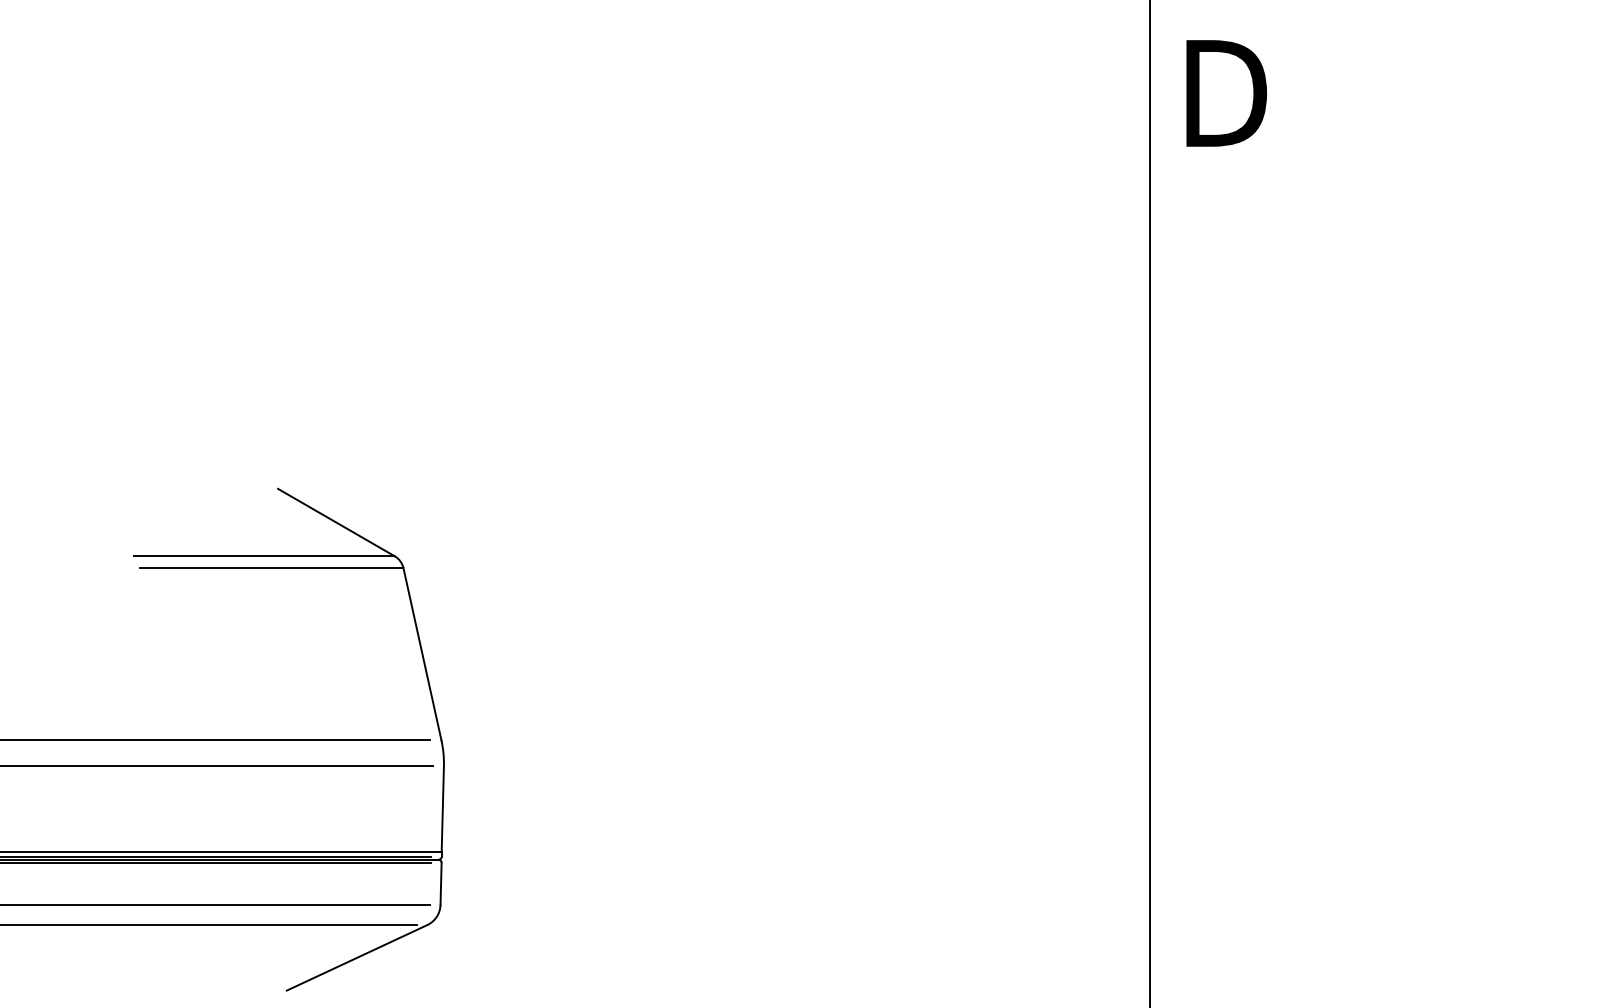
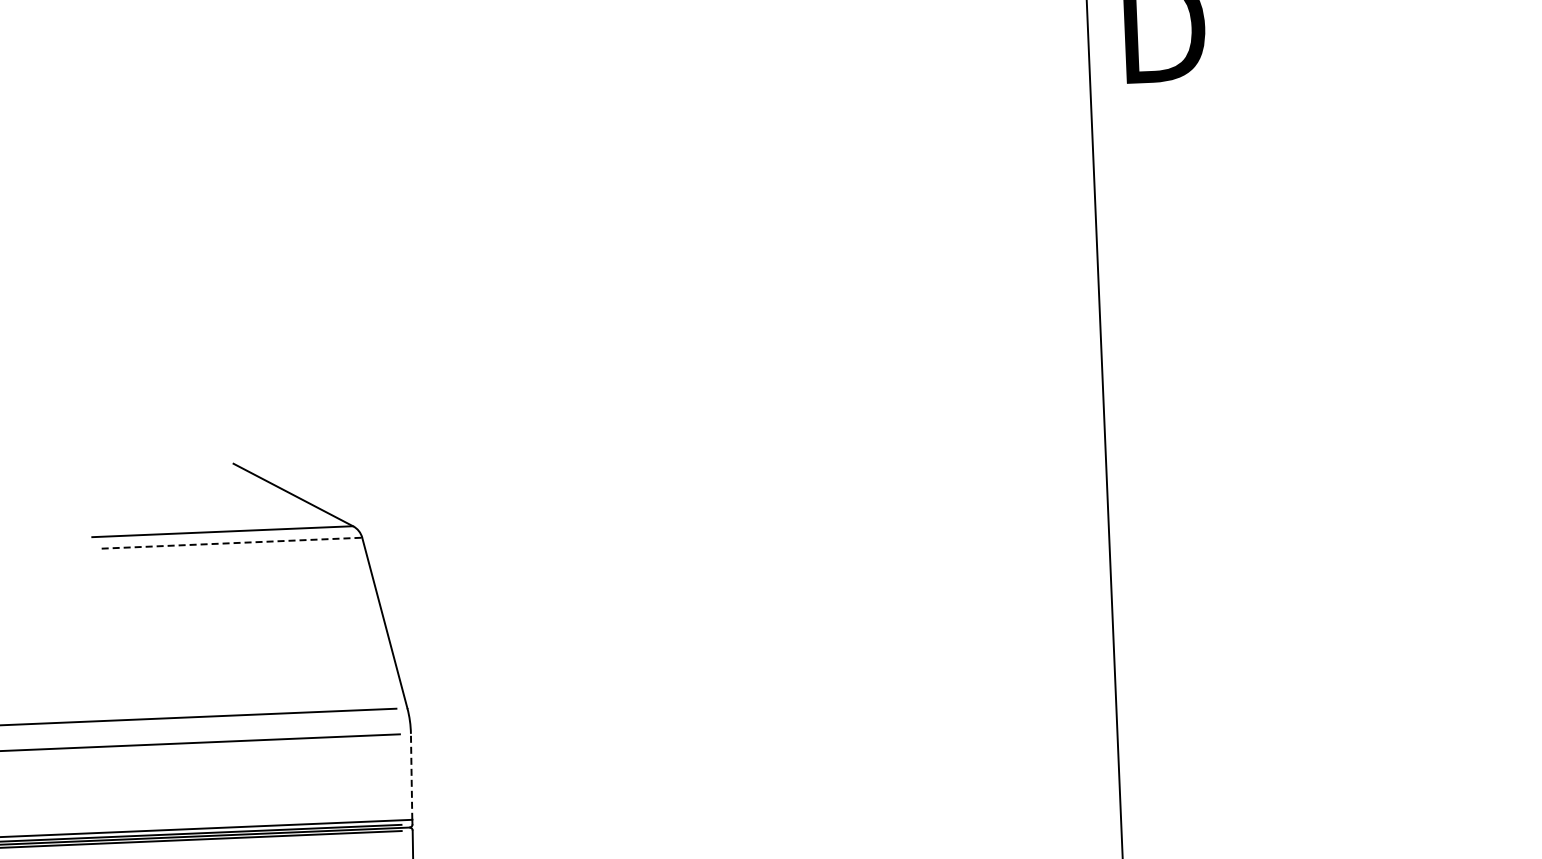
line: (270, 568) -> (229, 543), solid -> dashed
line: (442, 809) -> (411, 777), solid -> dashed

